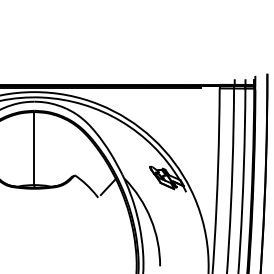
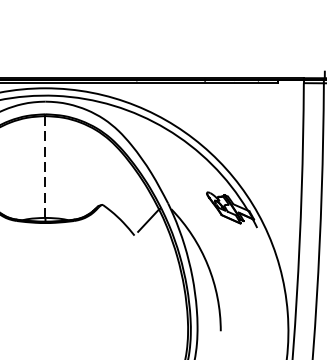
line: (34, 148) -> (45, 166), solid -> dashed

